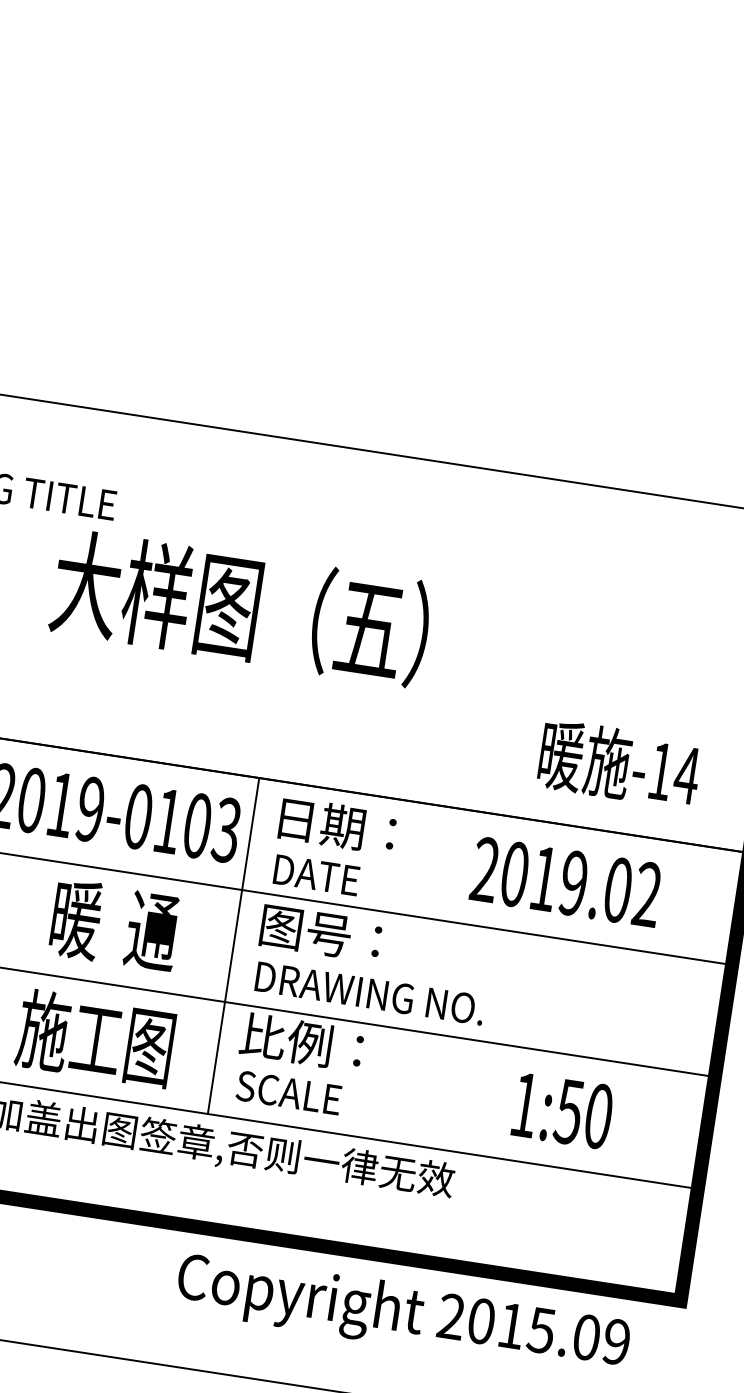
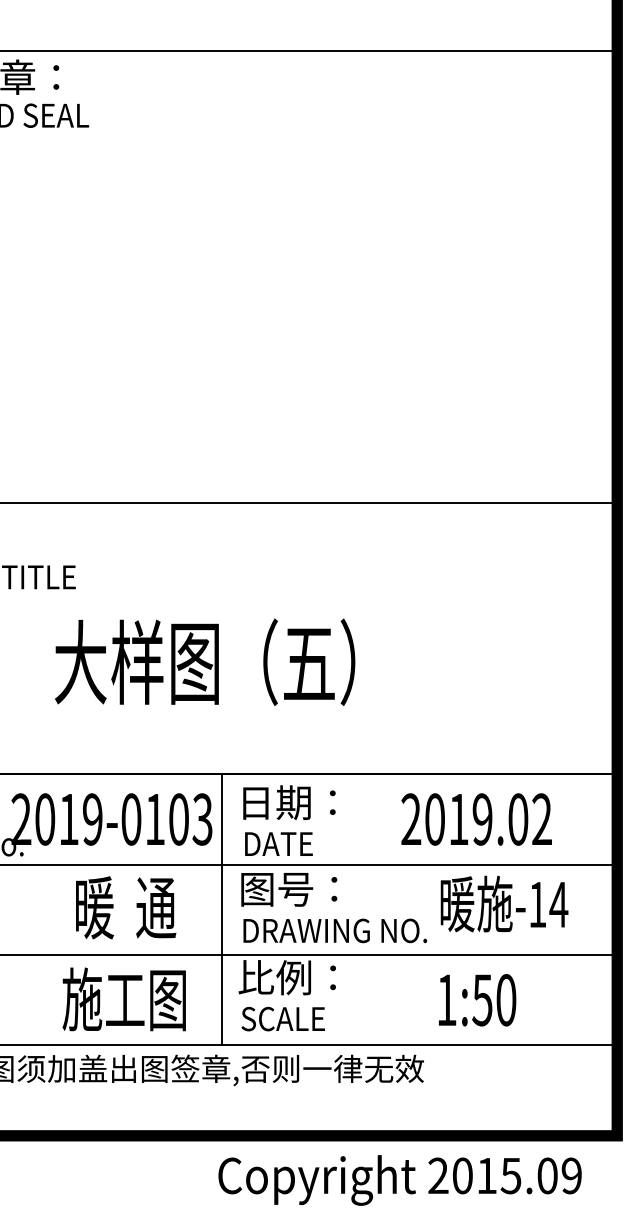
text: (241, 606) -> (205, 661), moved
text: (619, 763) -> (504, 903), moved
text: (562, 1111) -> (477, 1000), moved

